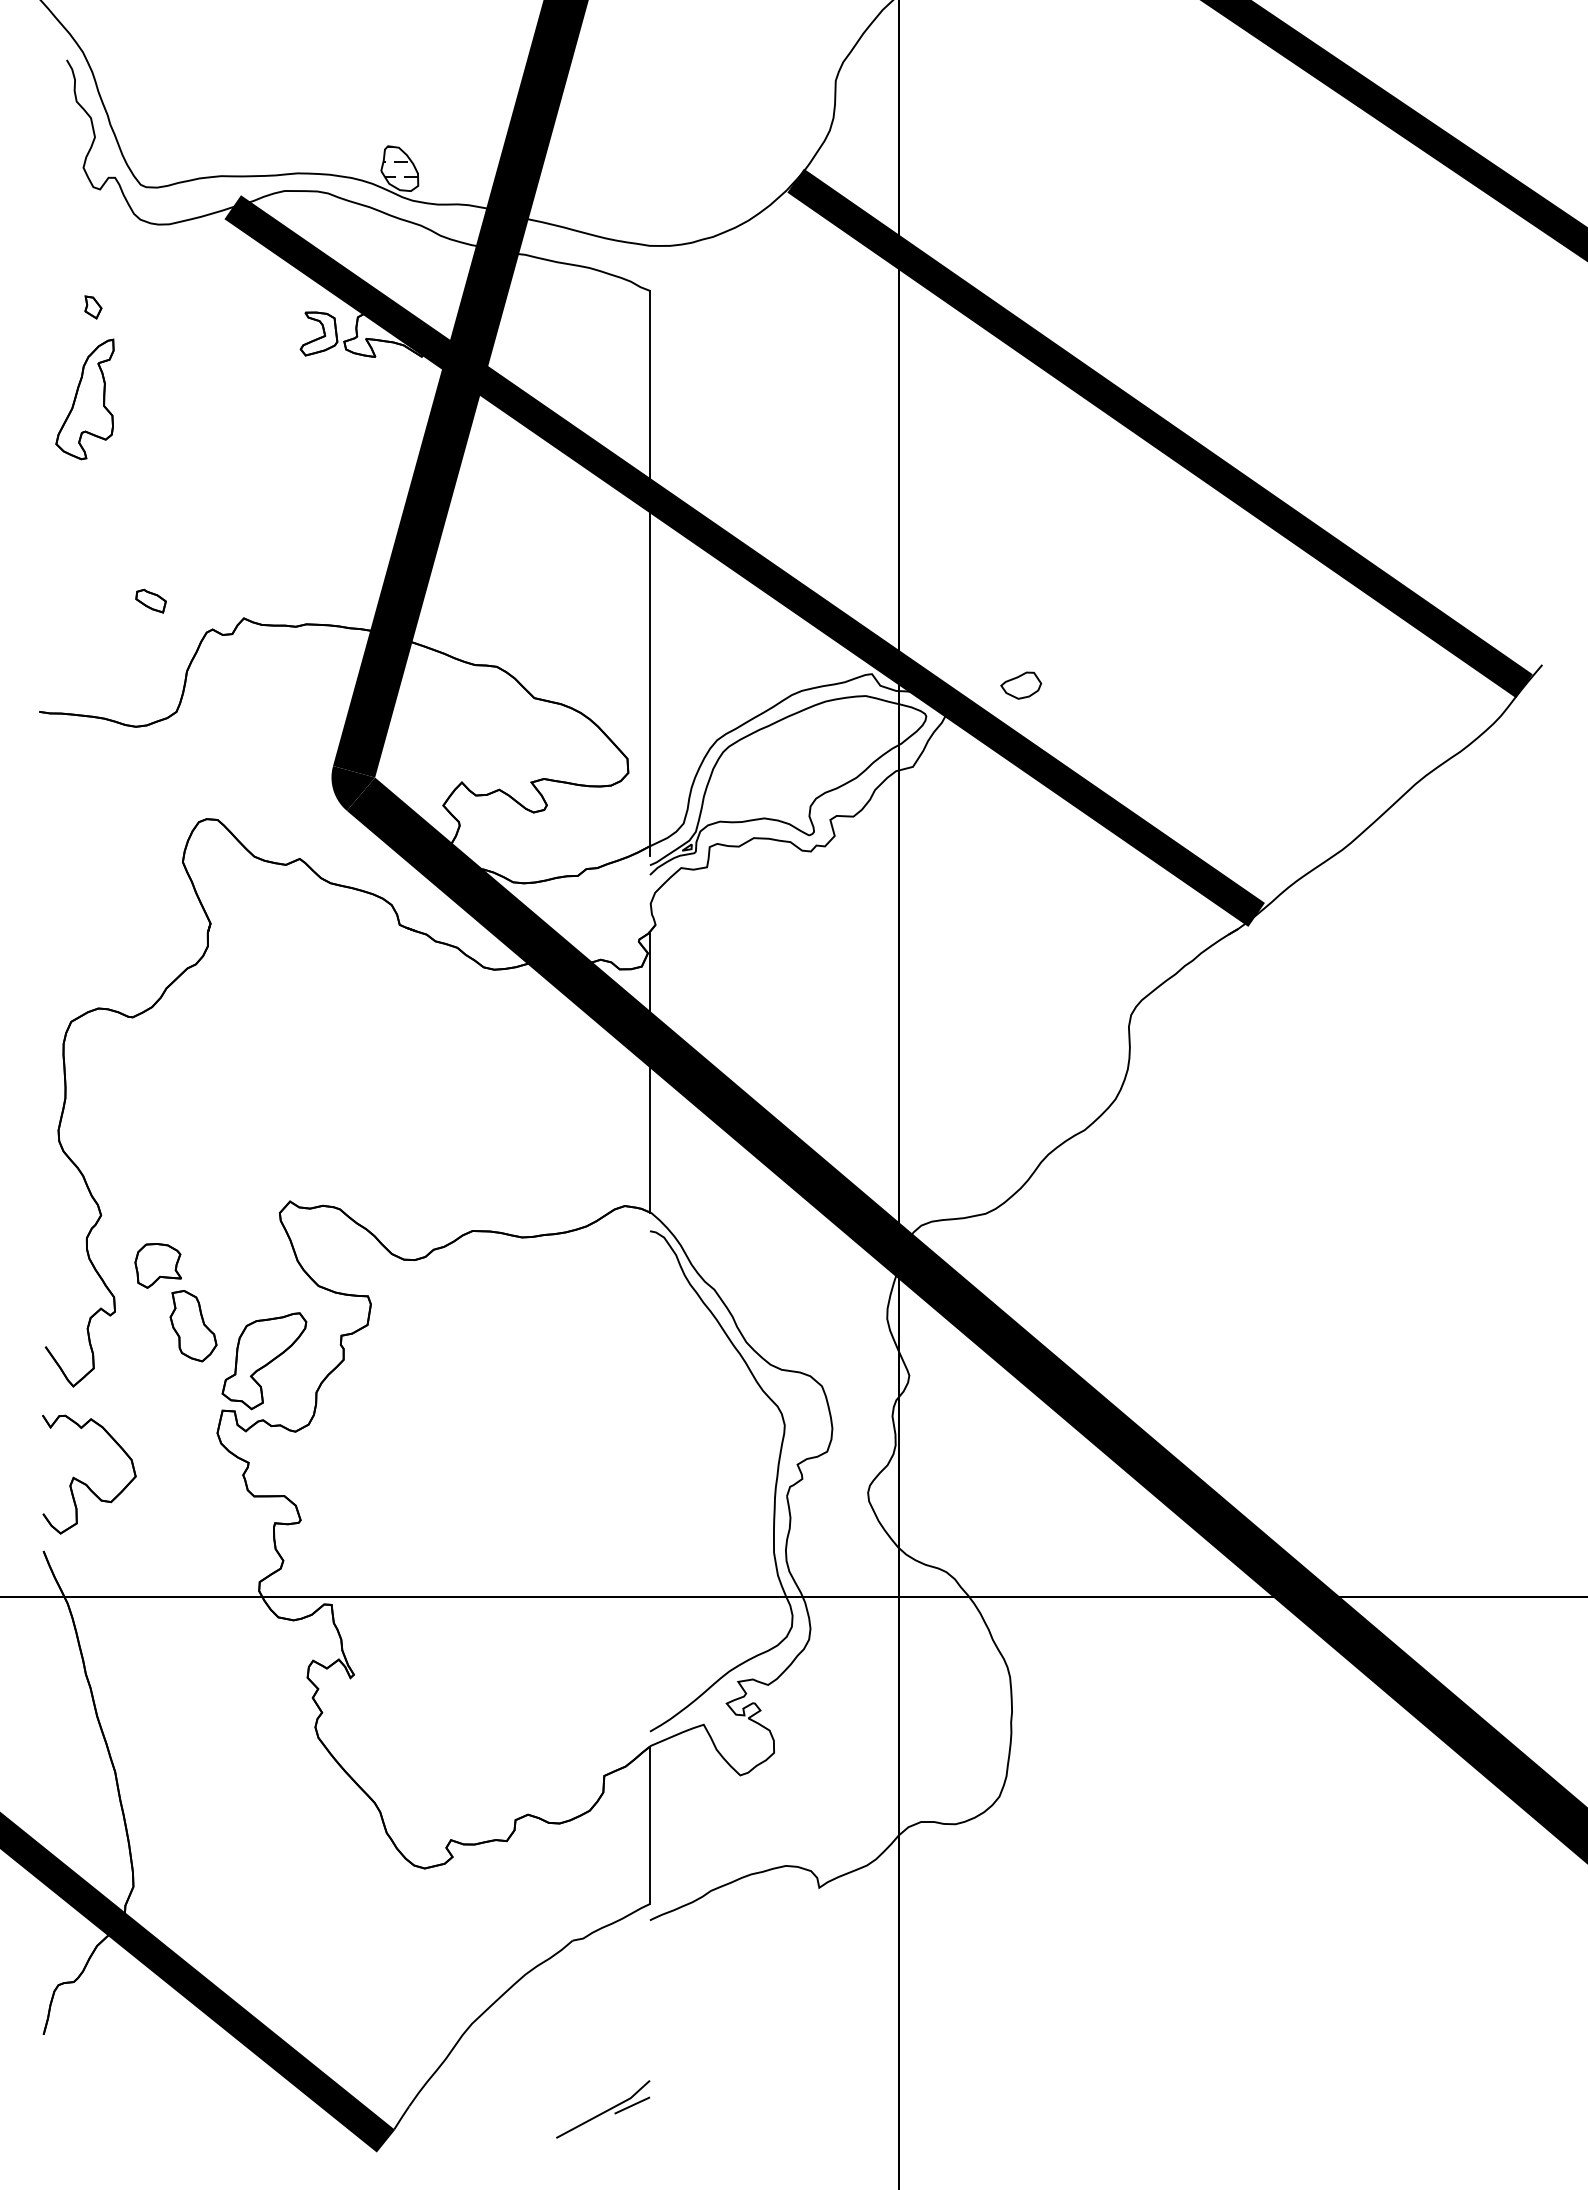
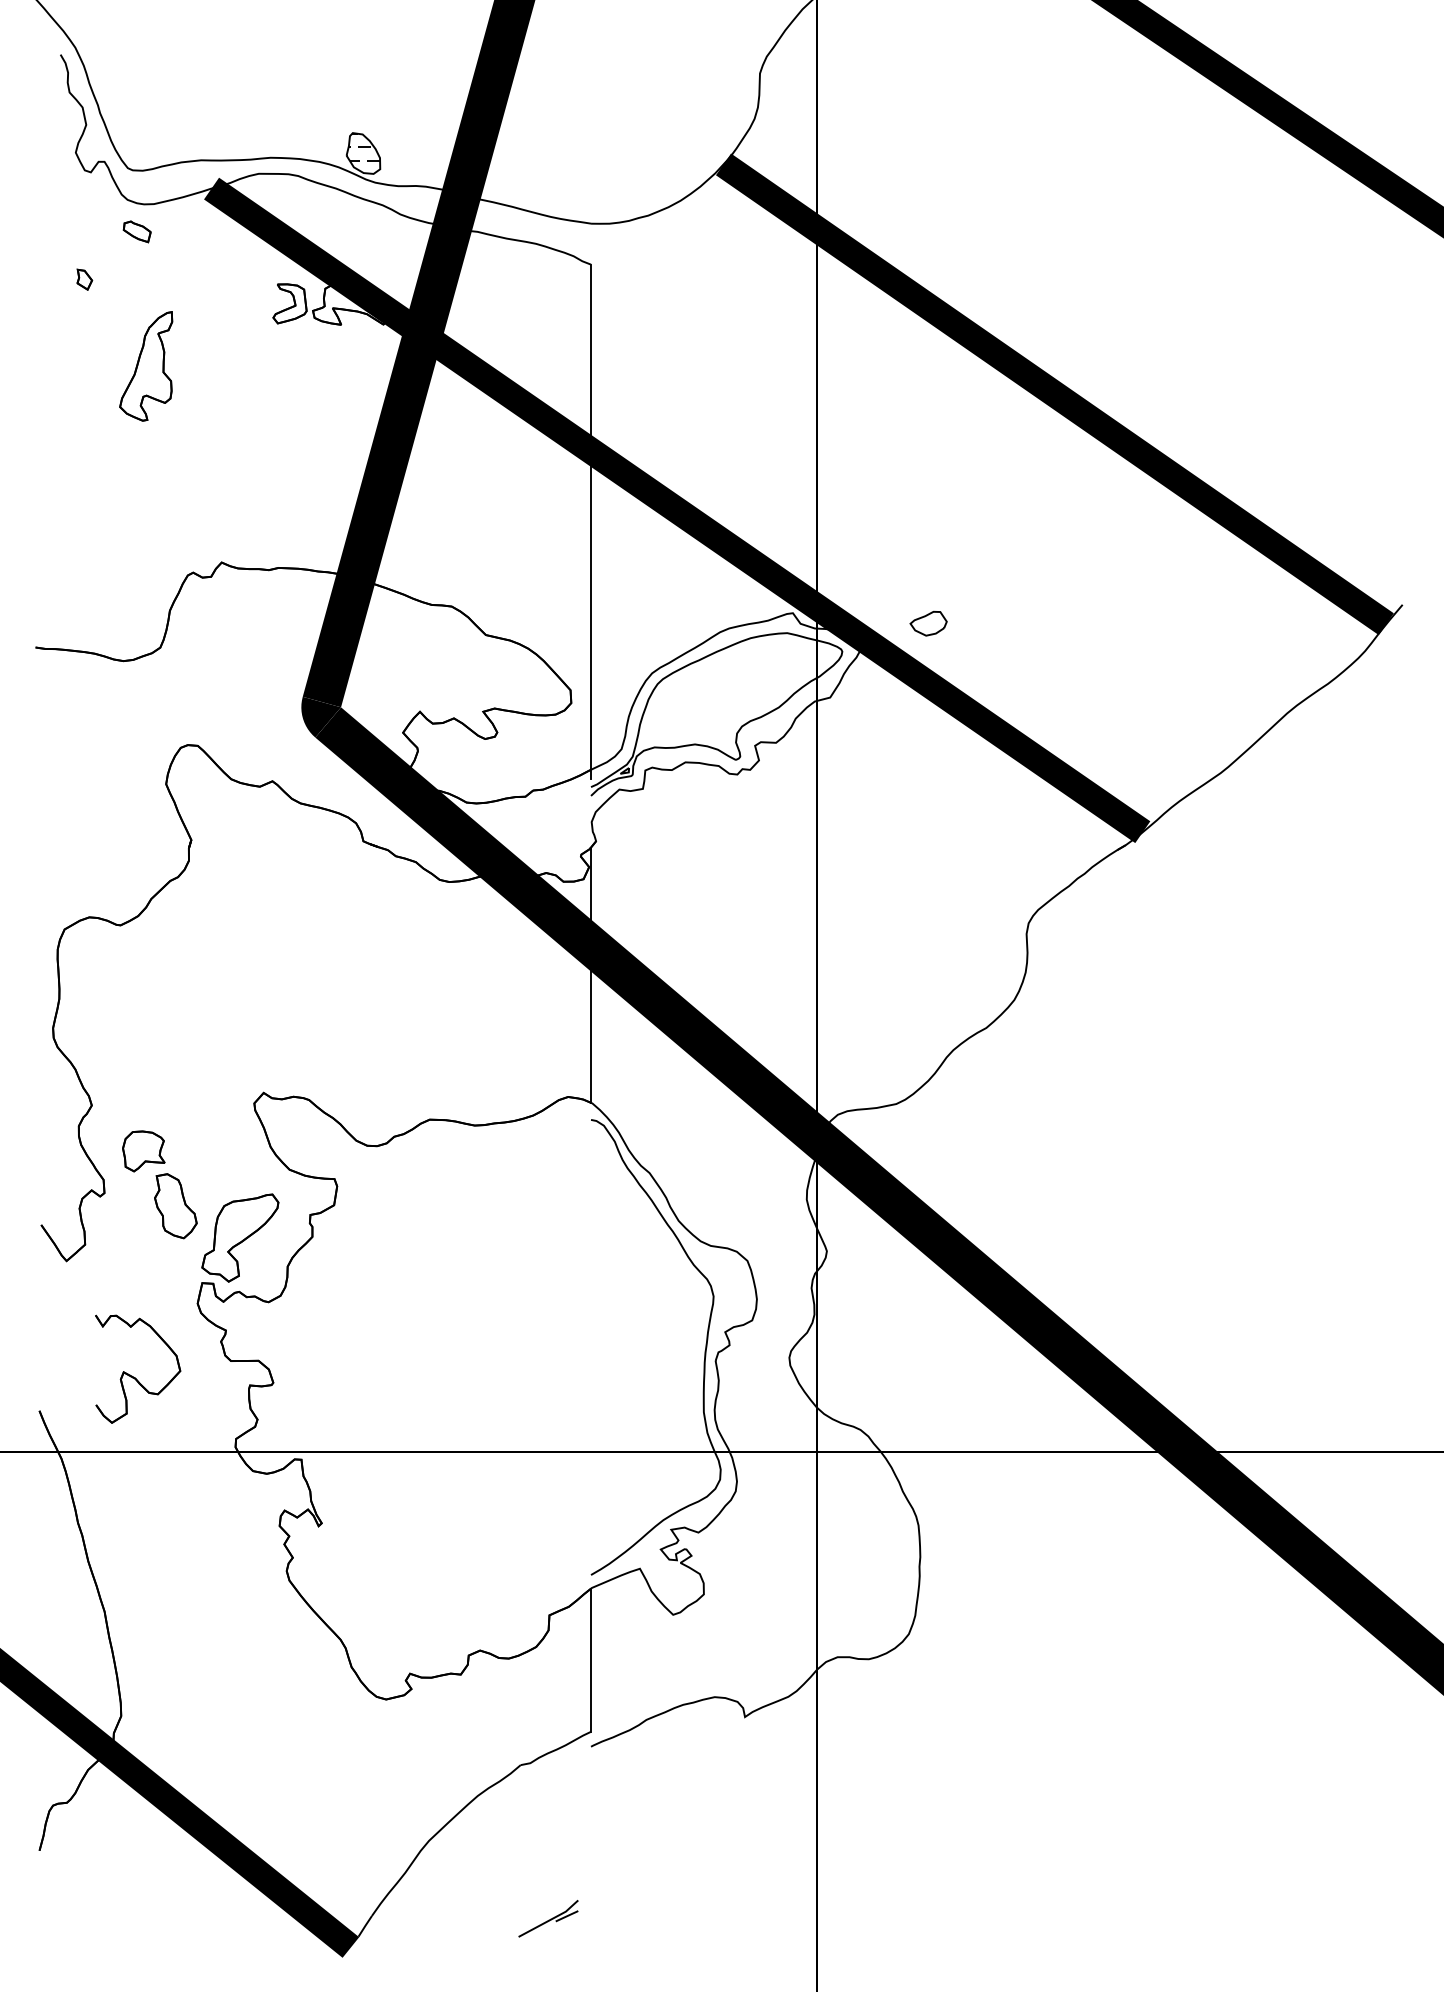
part: (85, 399) -> (146, 366), moved
part: (150, 600) -> (136, 231), moved
part: (83, 1481) -> (132, 1375), moved
part: (603, 2109) -> (548, 1918), size x0.7

